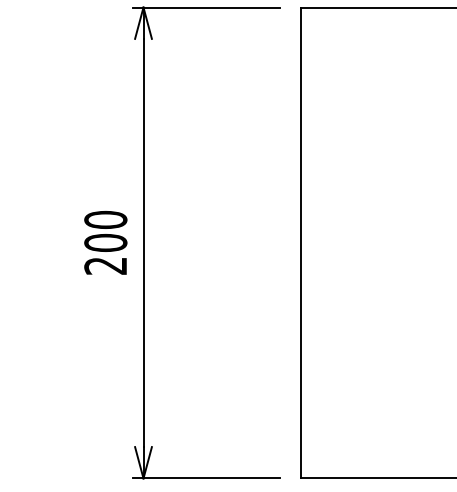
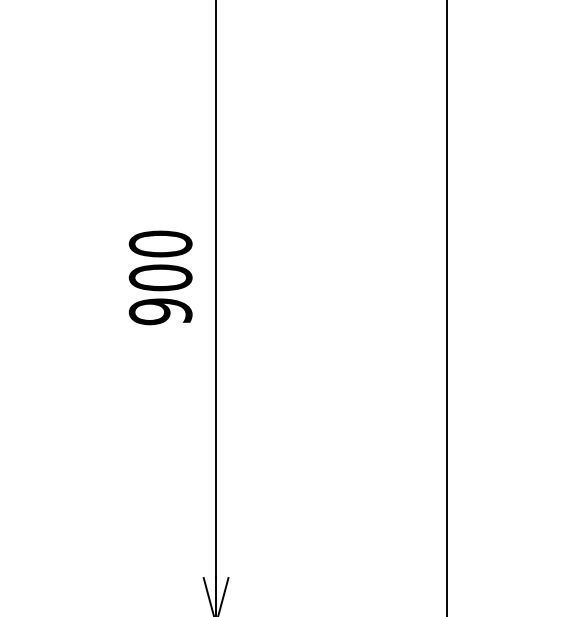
text: (105, 266) -> (160, 312), 200 -> 900

